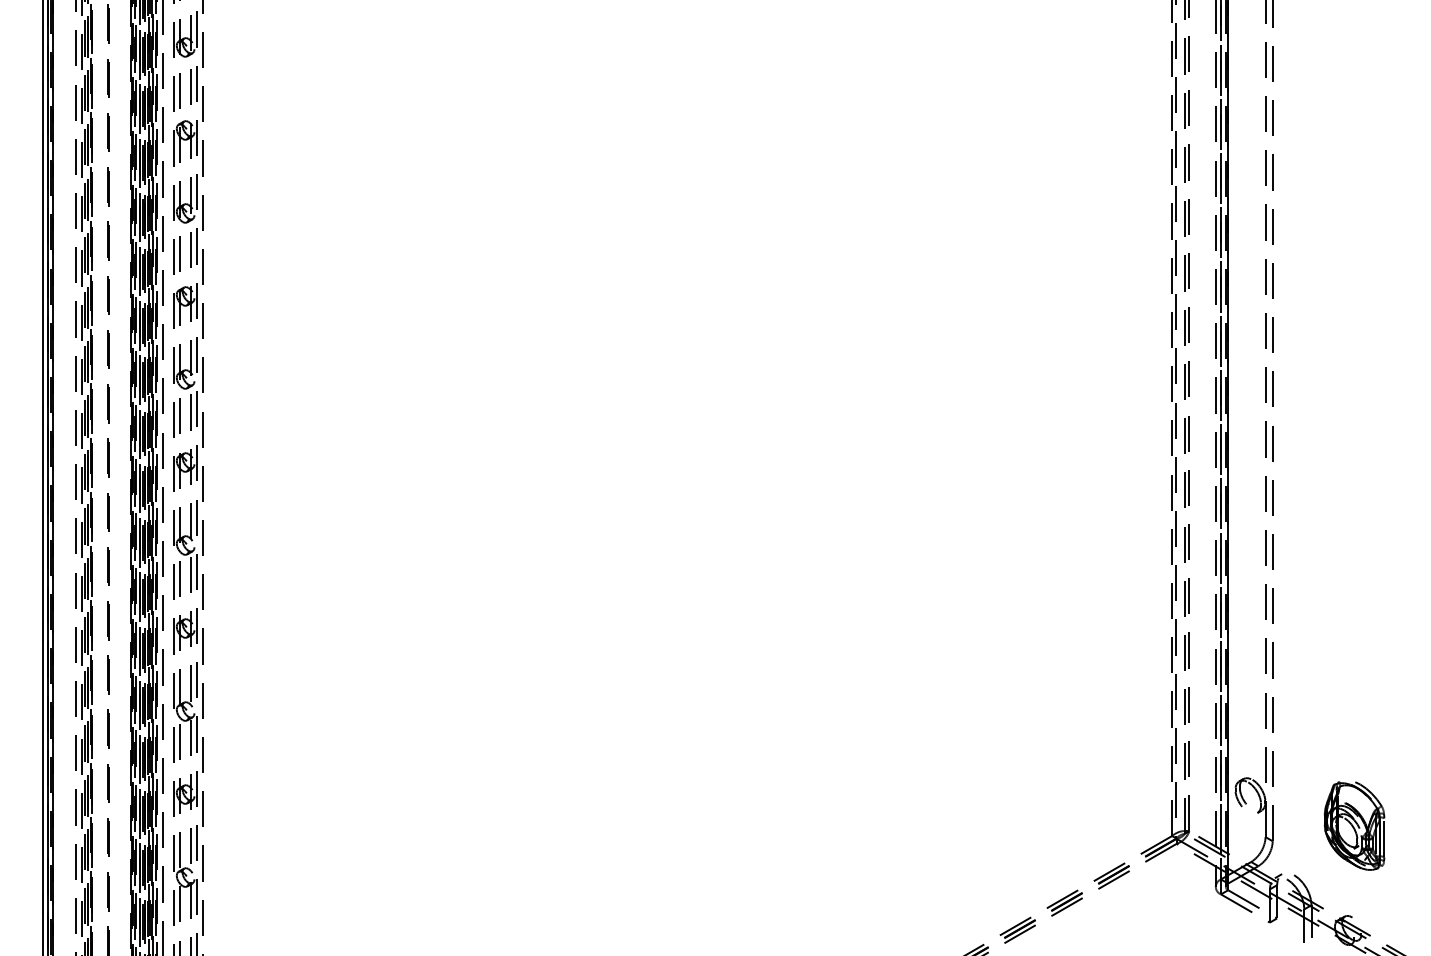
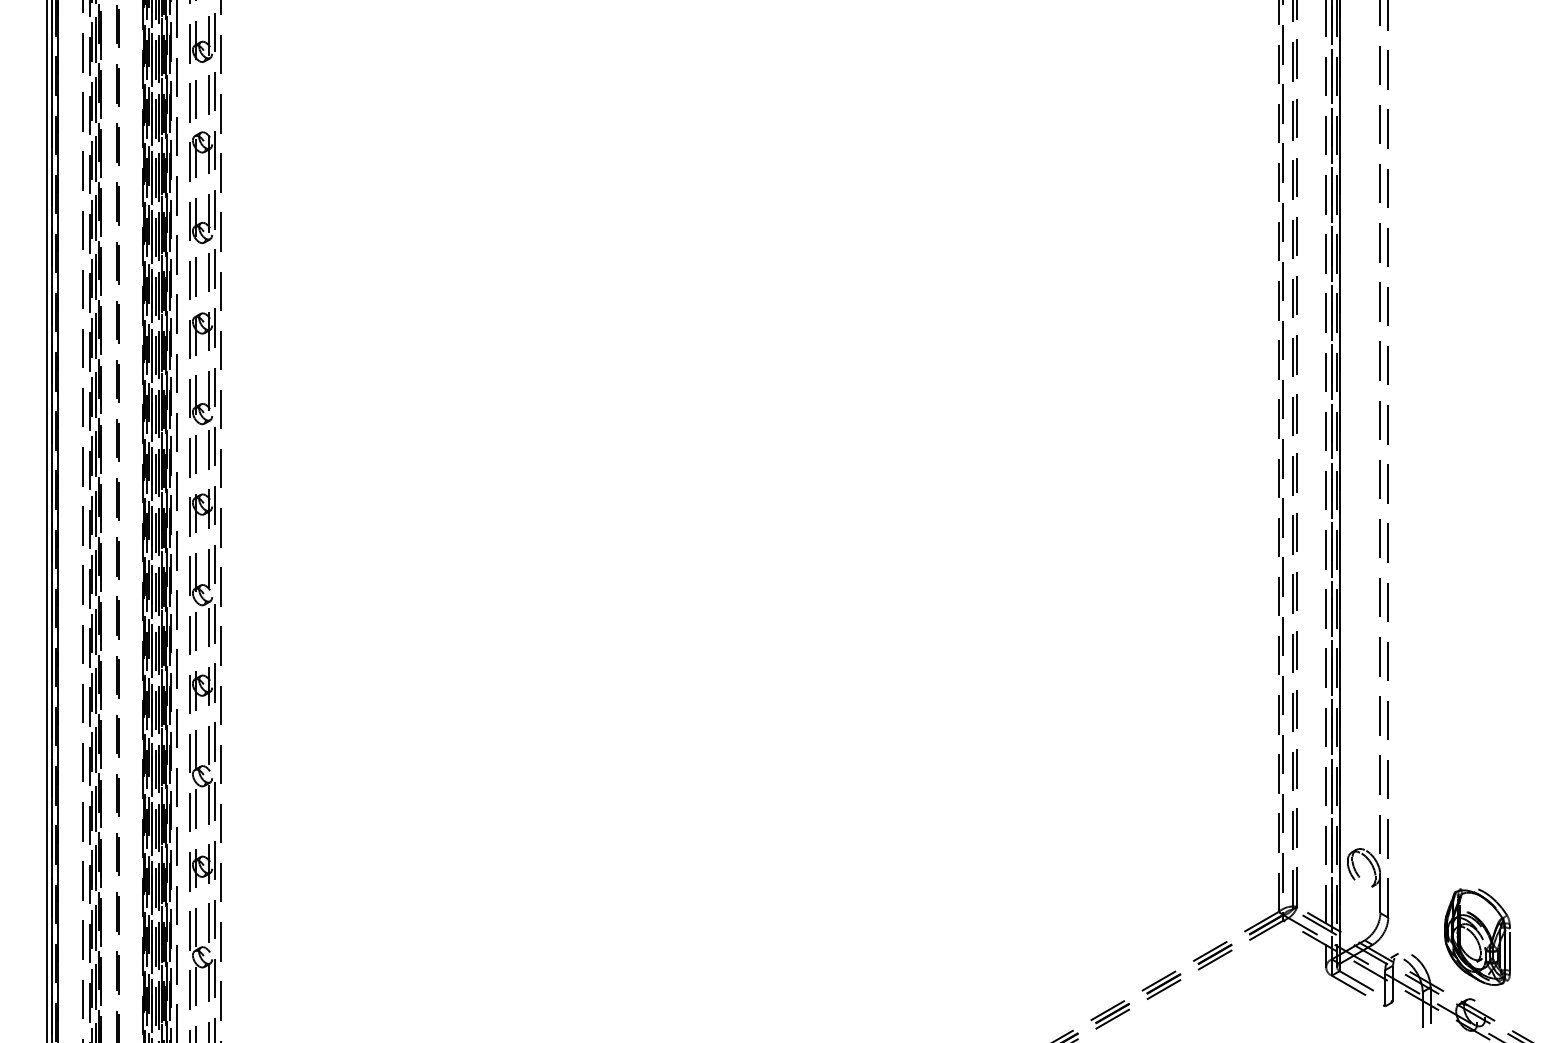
part: (1354, 825) -> (1477, 936), moved

